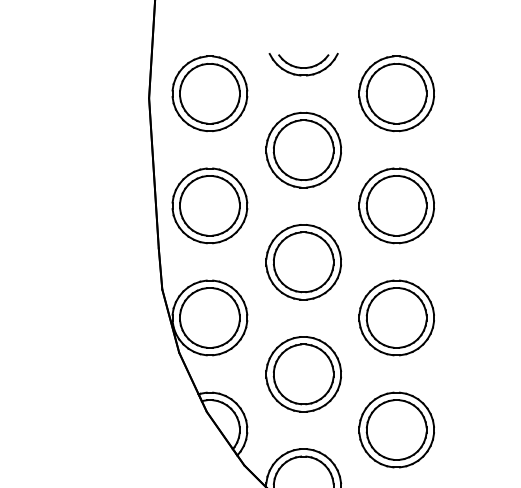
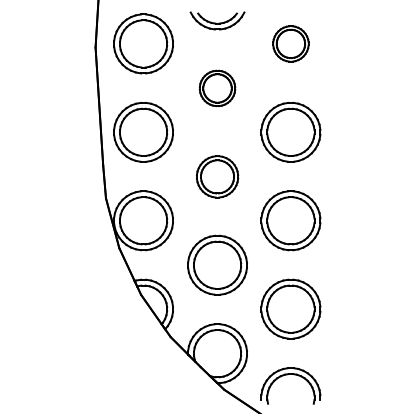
part: (396, 93) -> (290, 43), size x0.6
part: (303, 150) -> (217, 88), size x0.6
part: (303, 261) -> (217, 176), size x0.7

